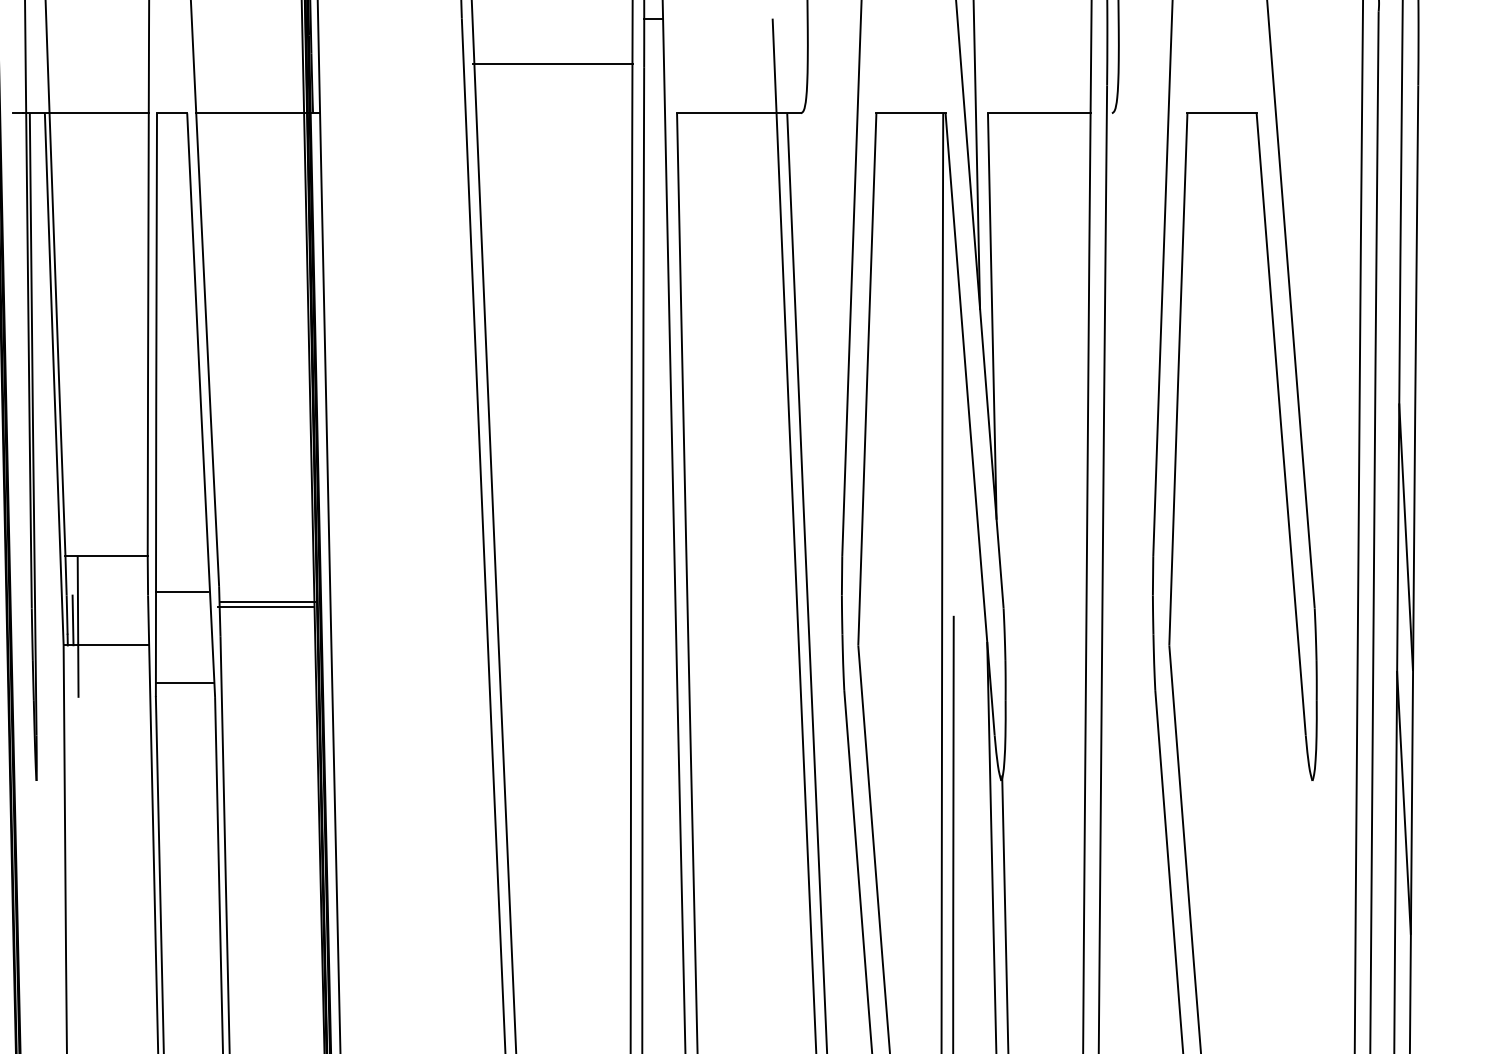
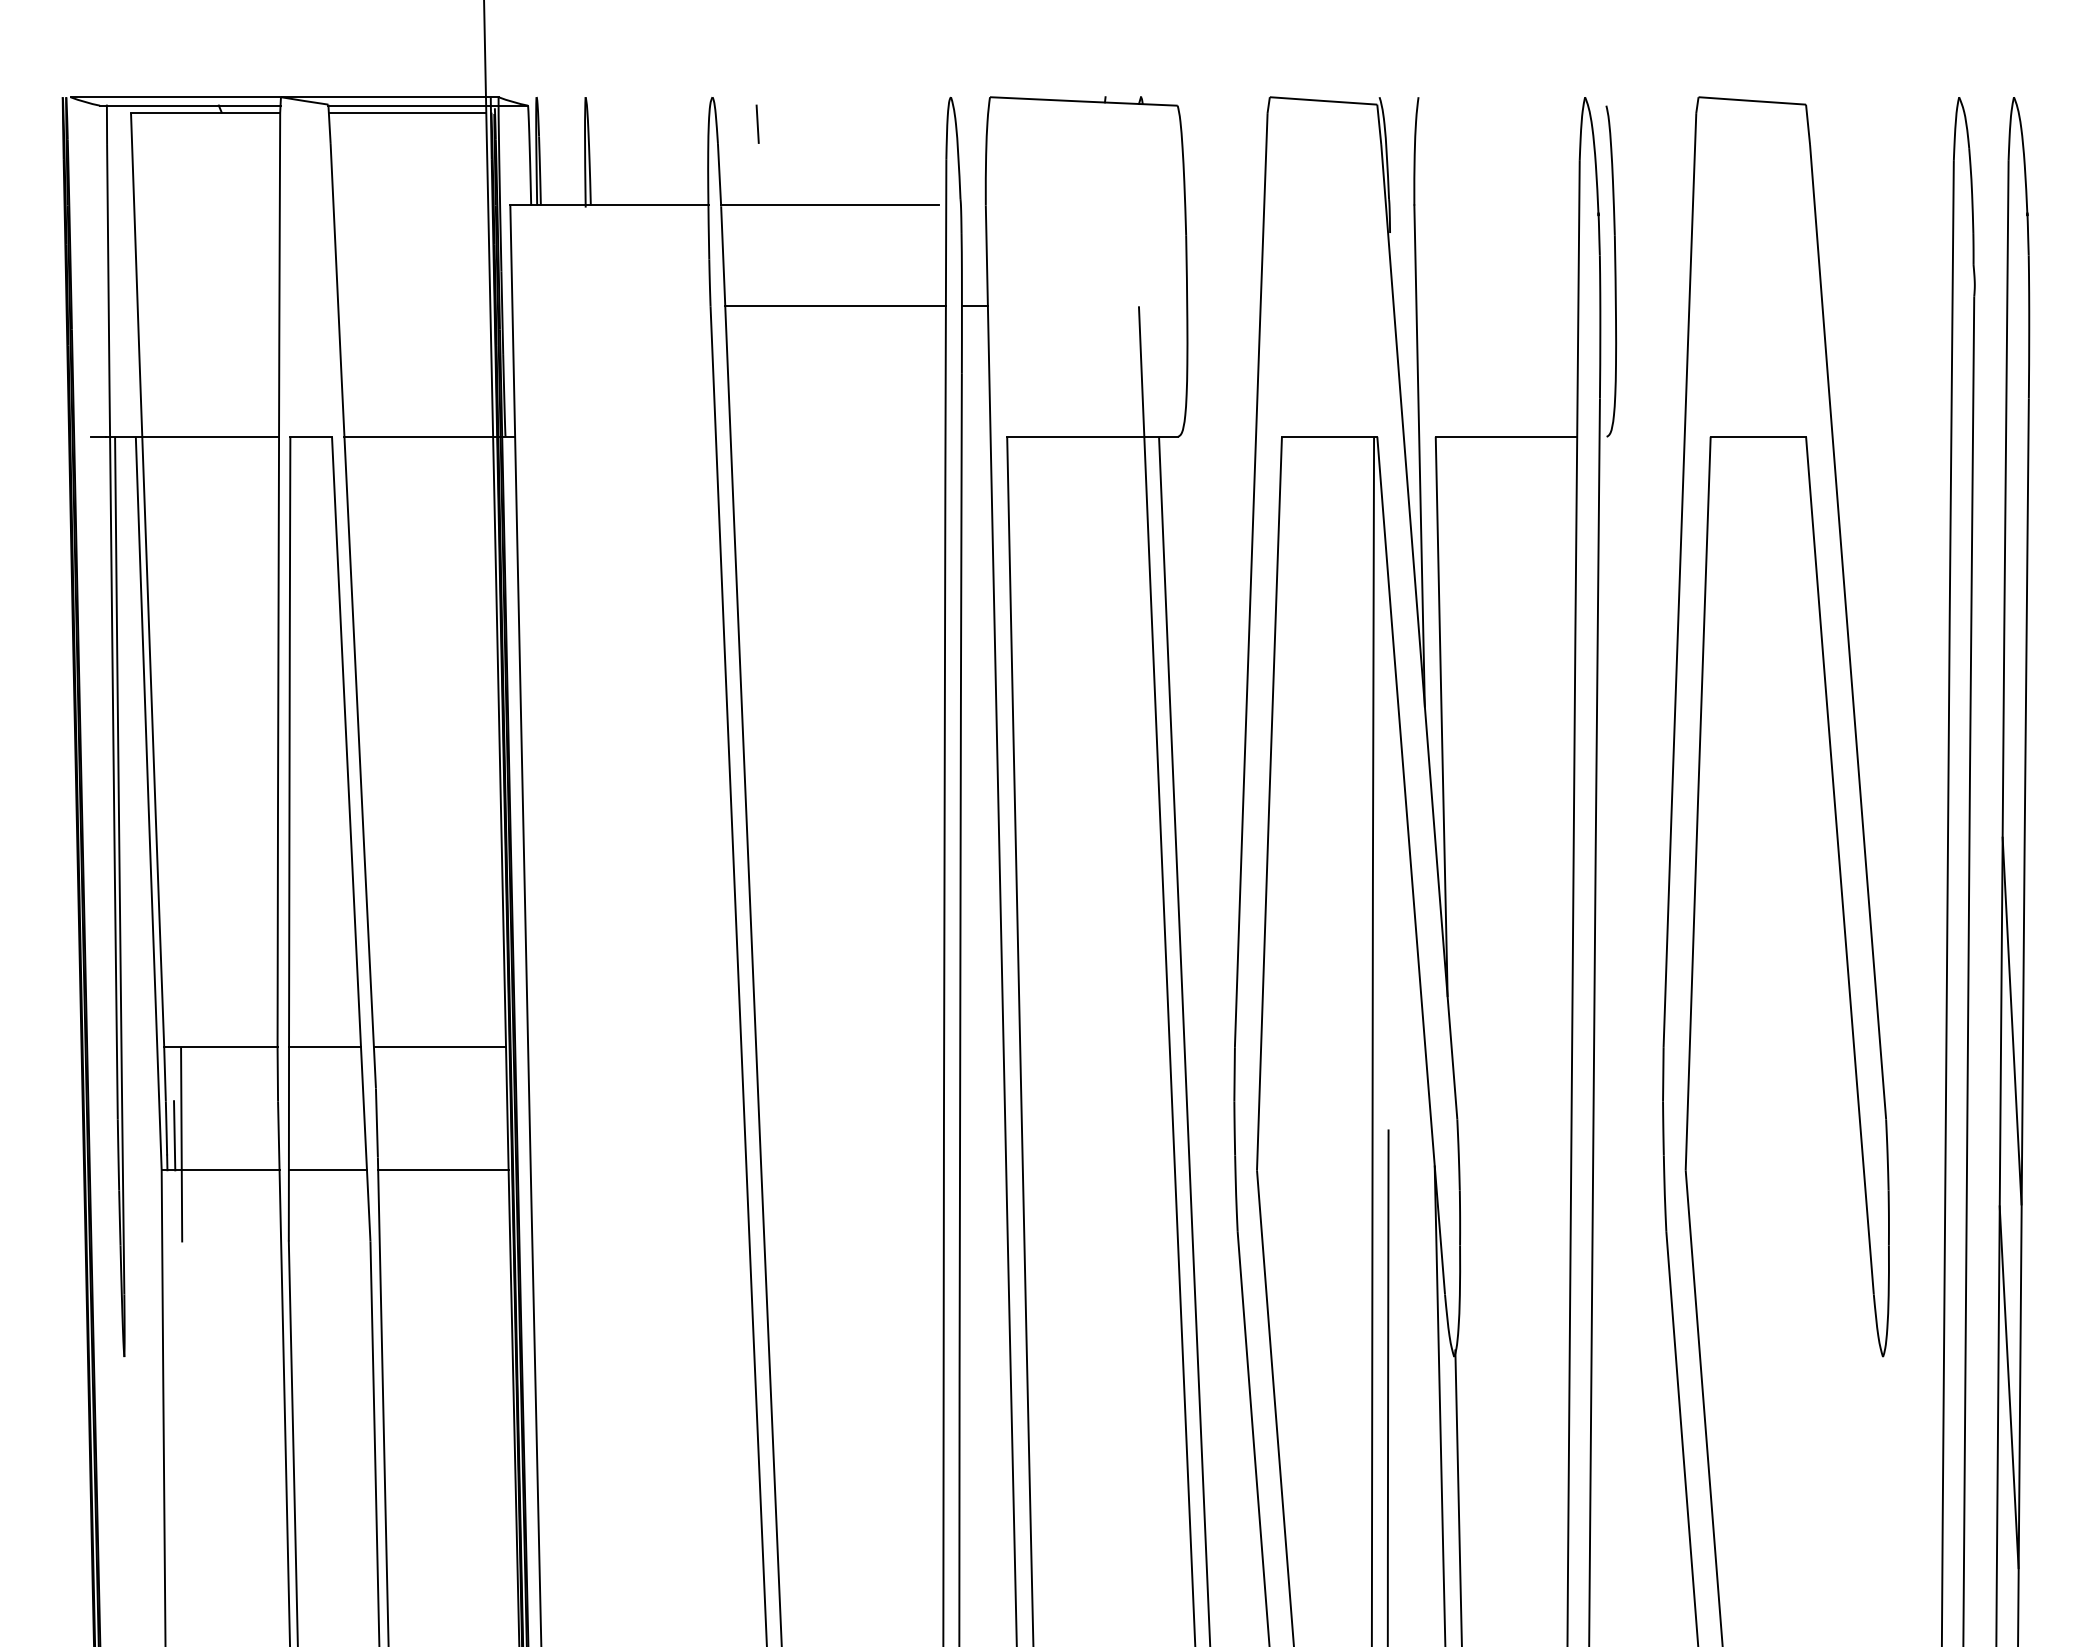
line: (552, 63) -> (835, 306), moved
line: (182, 592) -> (325, 1047), moved
line: (268, 602) -> (443, 1170), moved
line: (265, 607) -> (439, 1047), moved
line: (183, 683) -> (327, 1170), moved

